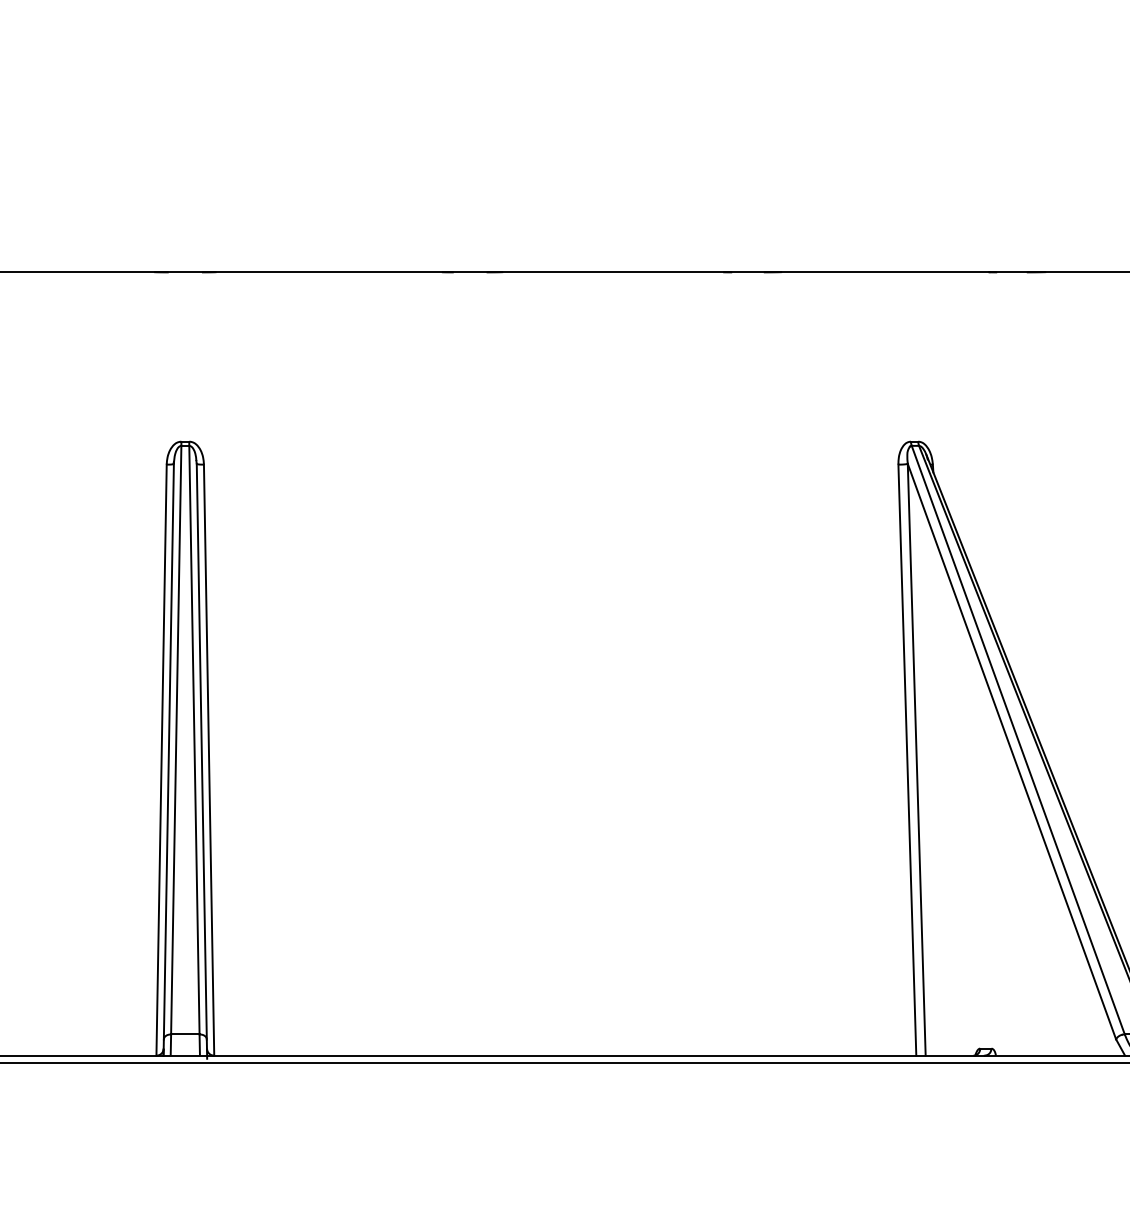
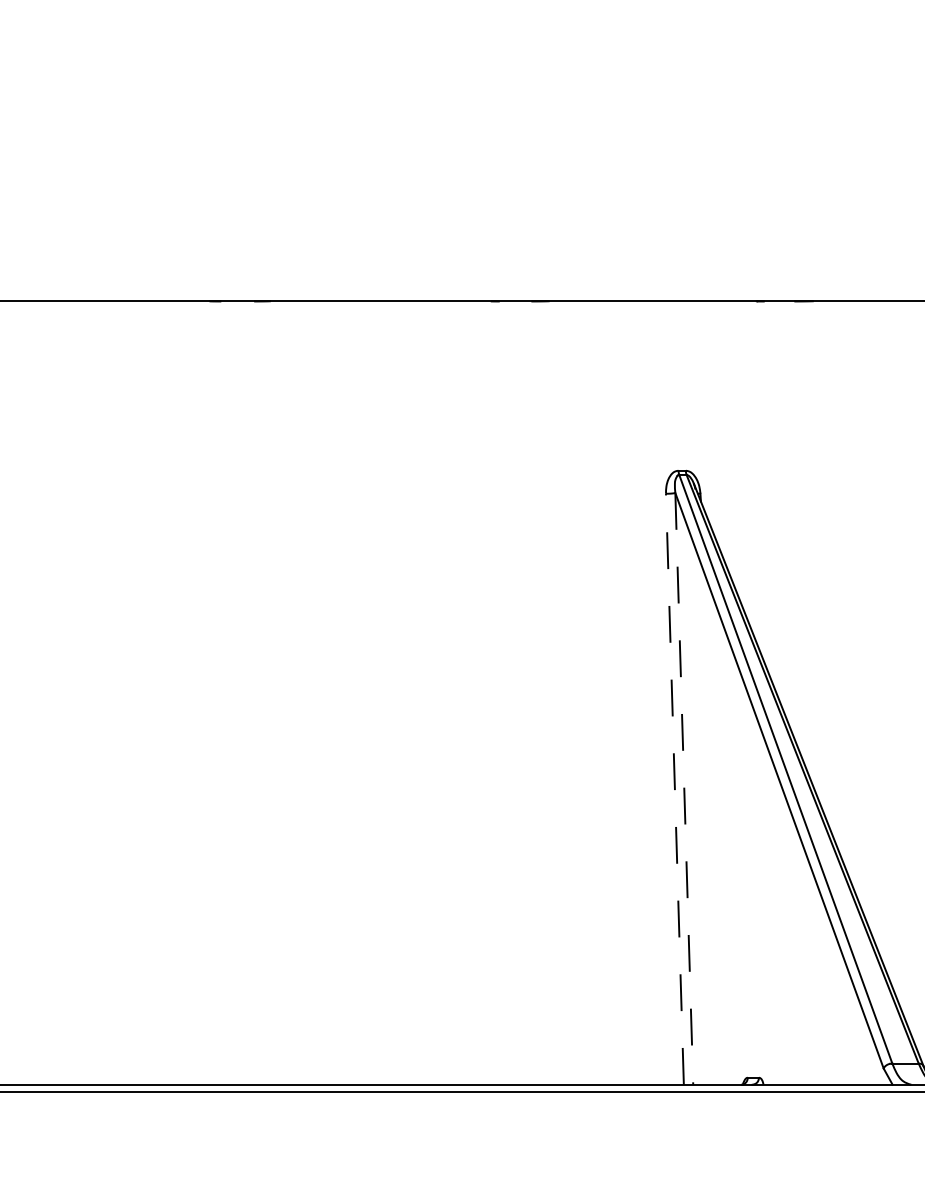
line: (907, 760) -> (675, 789), solid -> dashed
line: (916, 760) -> (684, 789), solid -> dashed

